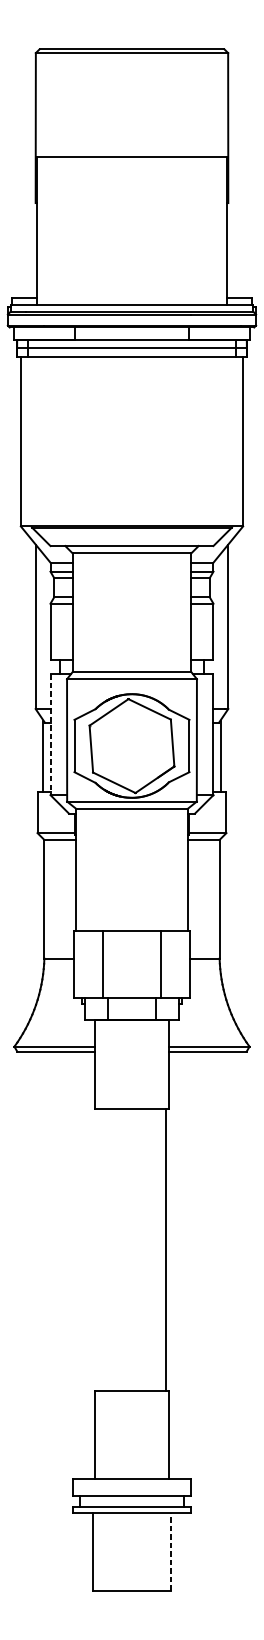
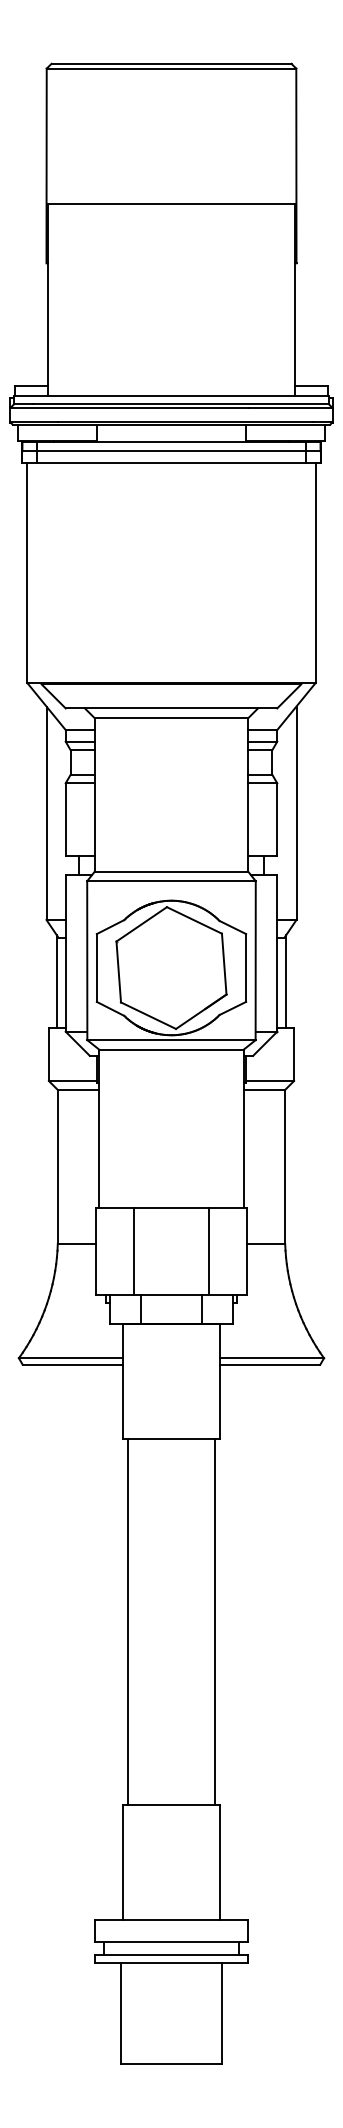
line: (50, 734) -> (65, 953), dashed -> solid
line: (98, 1249) -> (127, 1621), added
line: (170, 1551) -> (221, 2013), dashed -> solid

